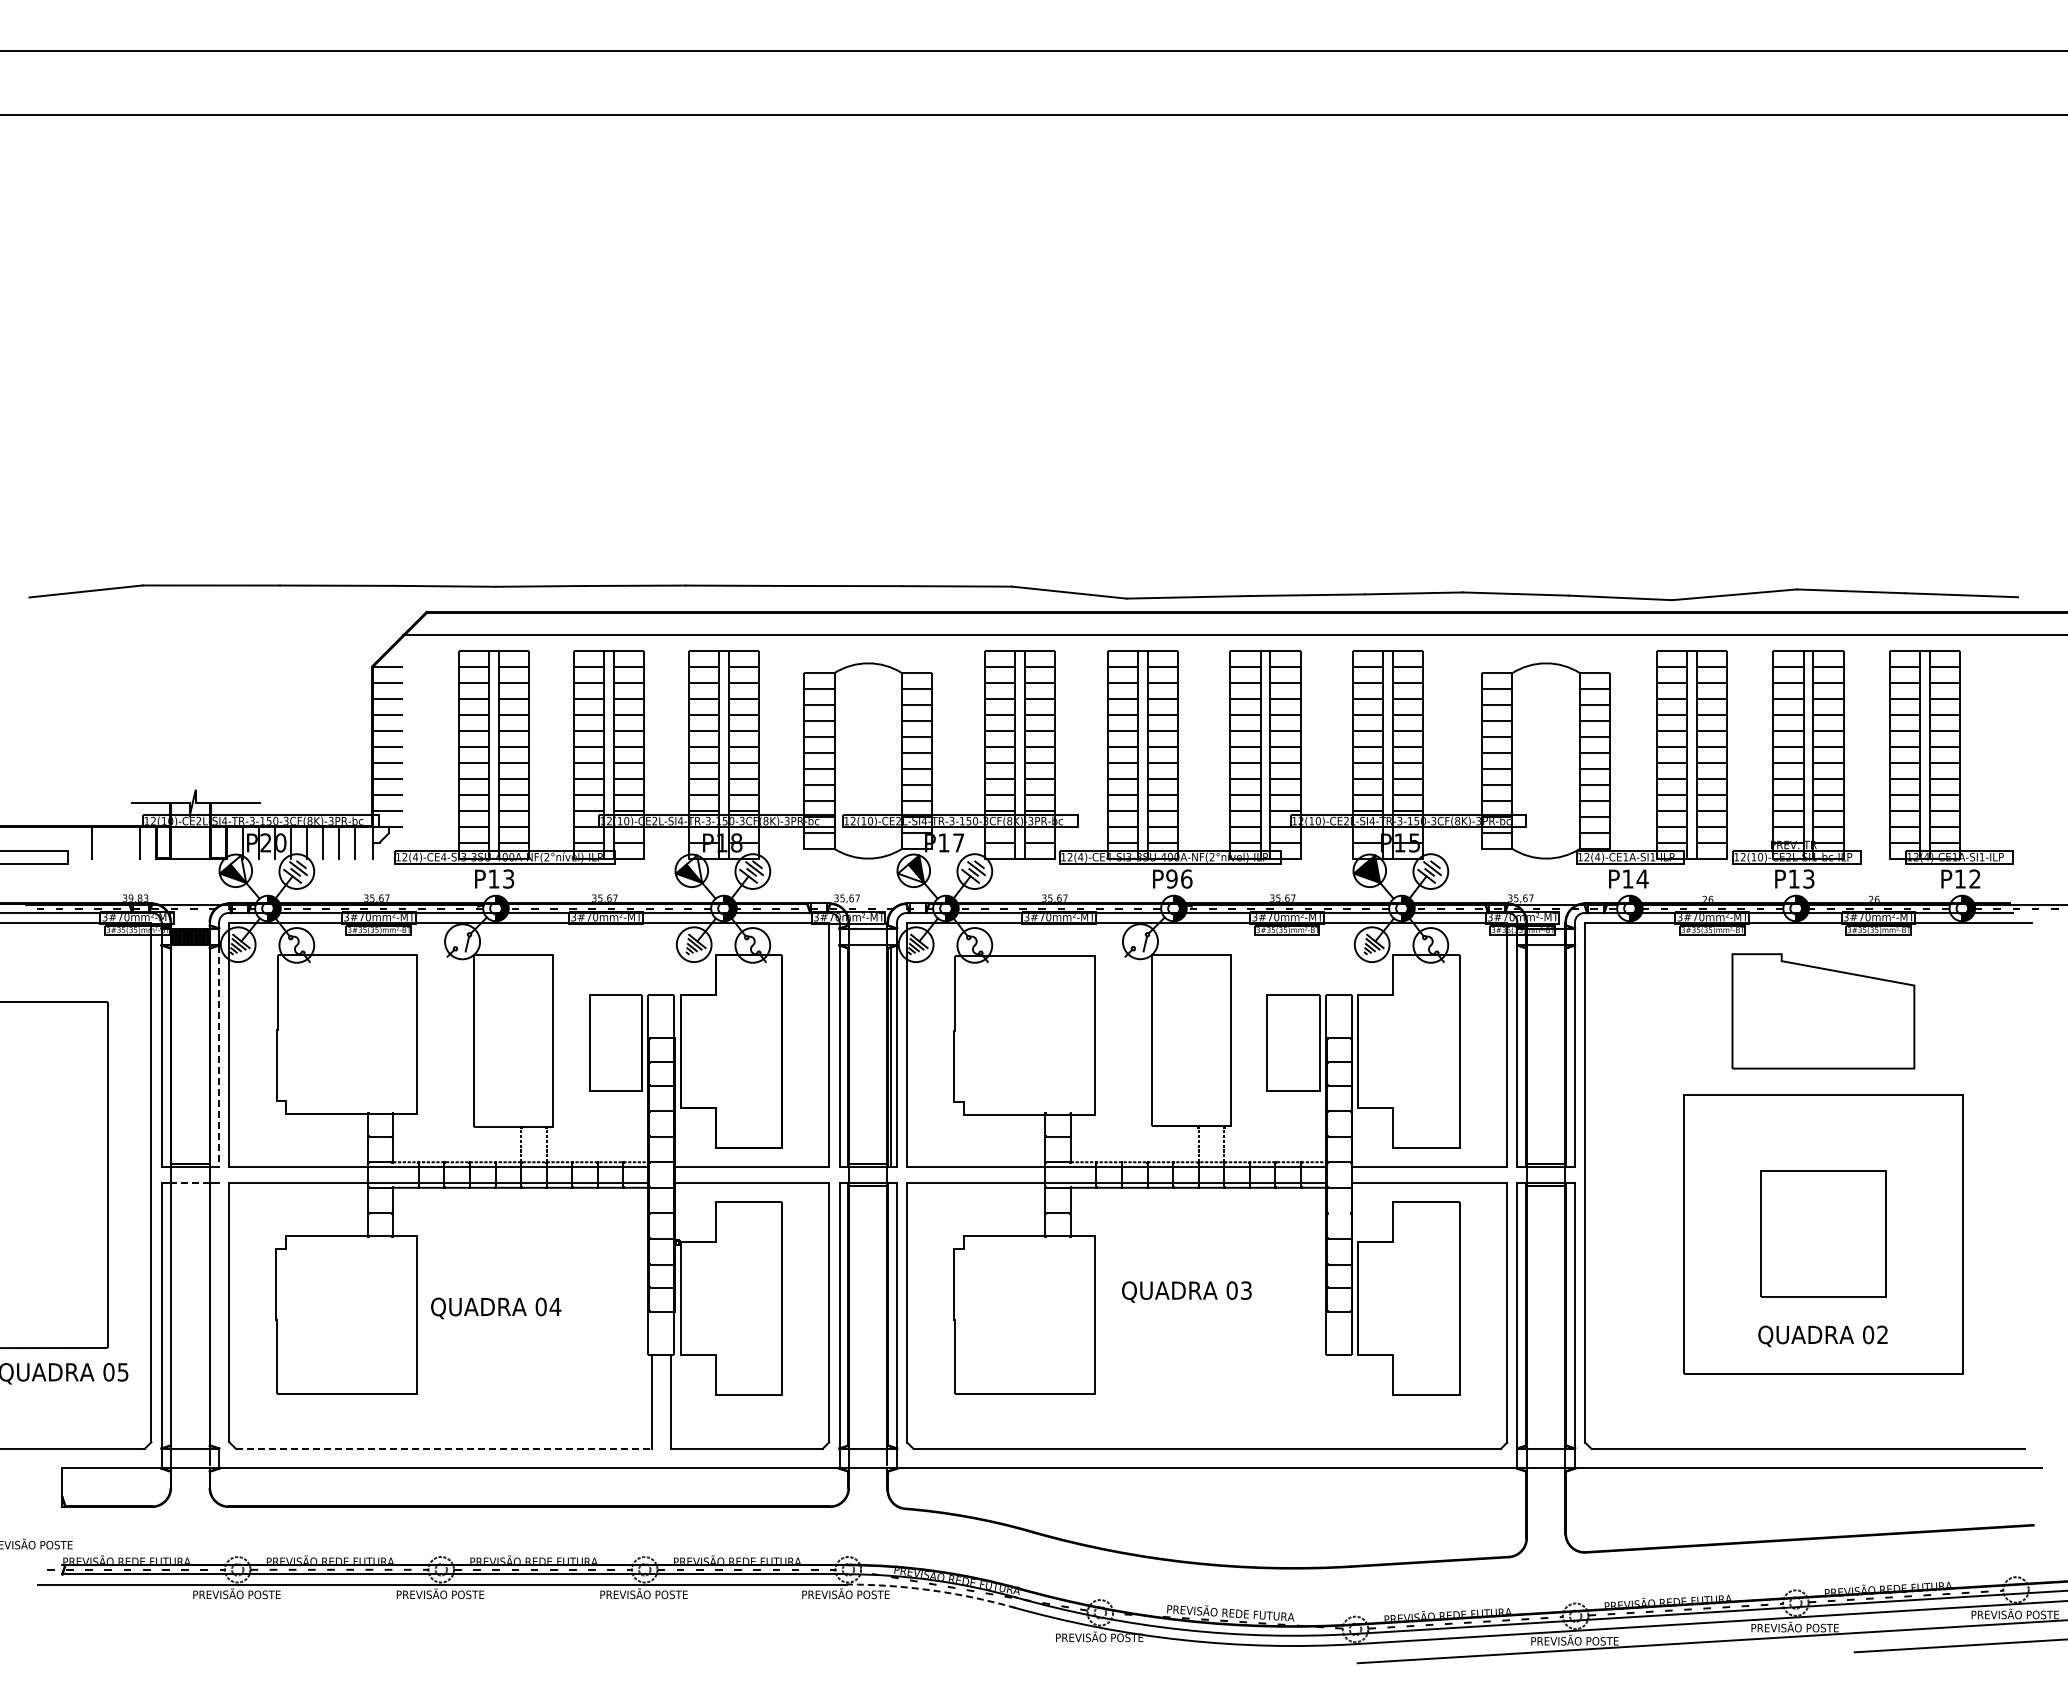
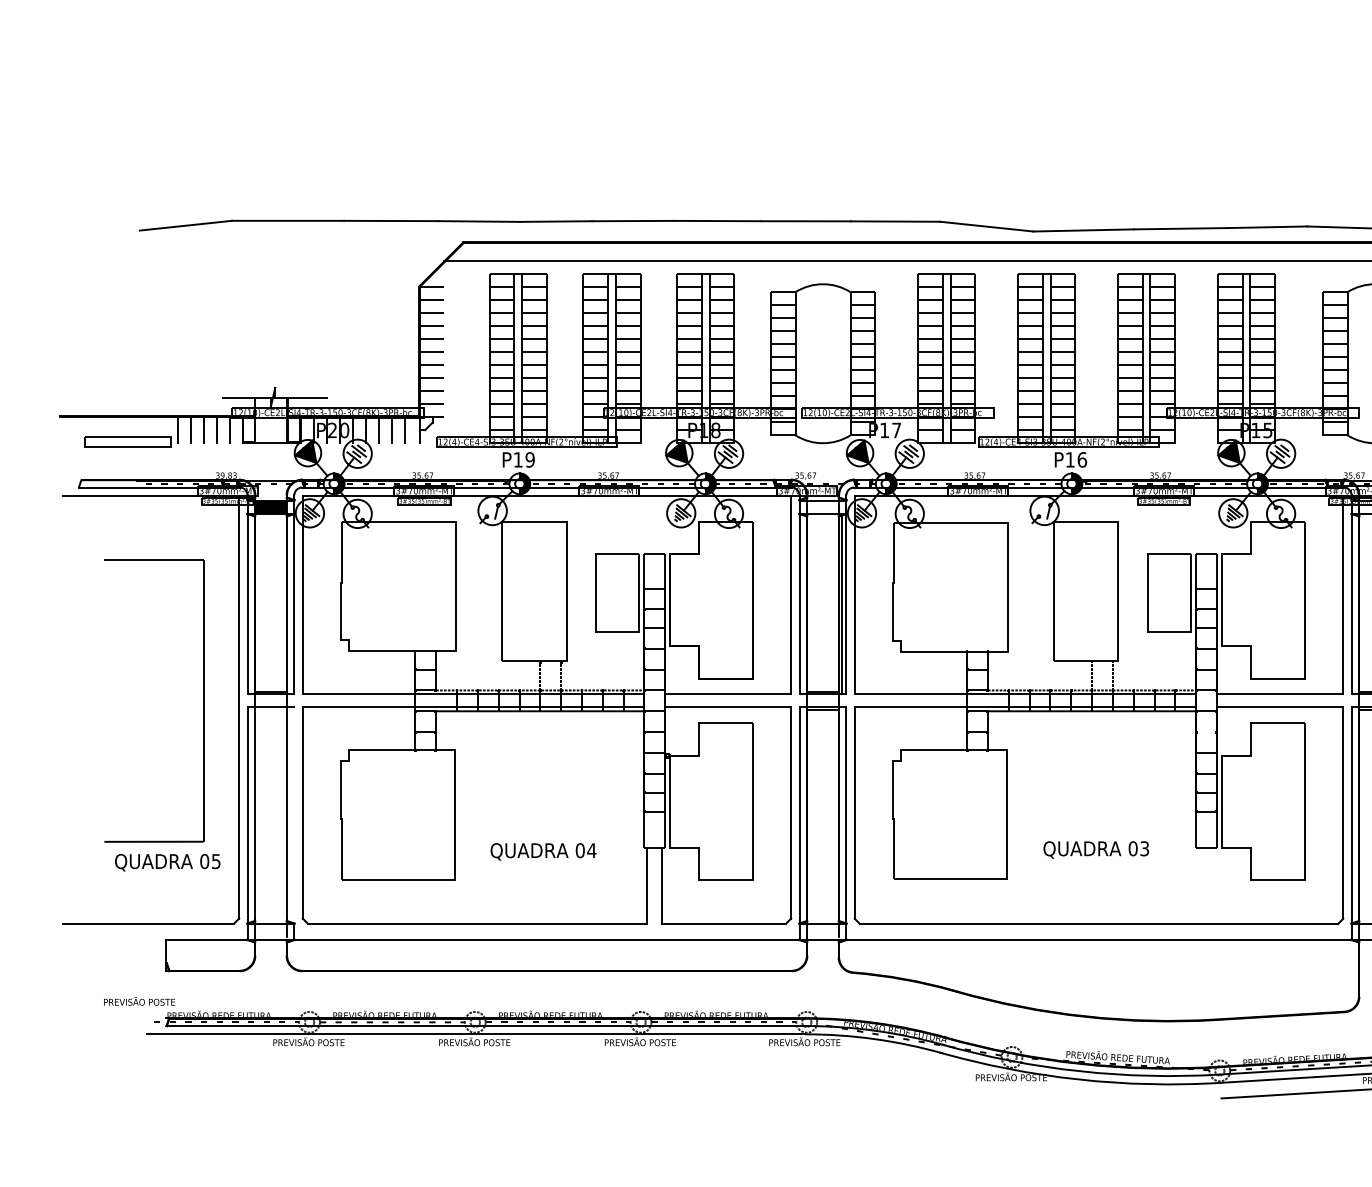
line: (75, 842) -> (177, 430), added
line: (107, 842) -> (203, 430), added
line: (123, 842) -> (216, 430), added
fill: (238, 868) -> (310, 451), added
fill: (694, 868) -> (681, 451), added
fill: (910, 873) -> (857, 455), added
text: (508, 878) -> (530, 459), P13 -> P19
text: (1171, 878) -> (1069, 459), P96 -> P16
line: (219, 1056) -> (294, 604), dashed -> solid
line: (189, 1183) -> (270, 707), dashed -> solid
text: (1186, 1291) -> (1095, 849), moved
text: (496, 1308) -> (543, 851), moved
line: (443, 1448) -> (477, 923), dashed -> solid
arc: (931, 1590) -> (874, 1039), dashed -> solid

